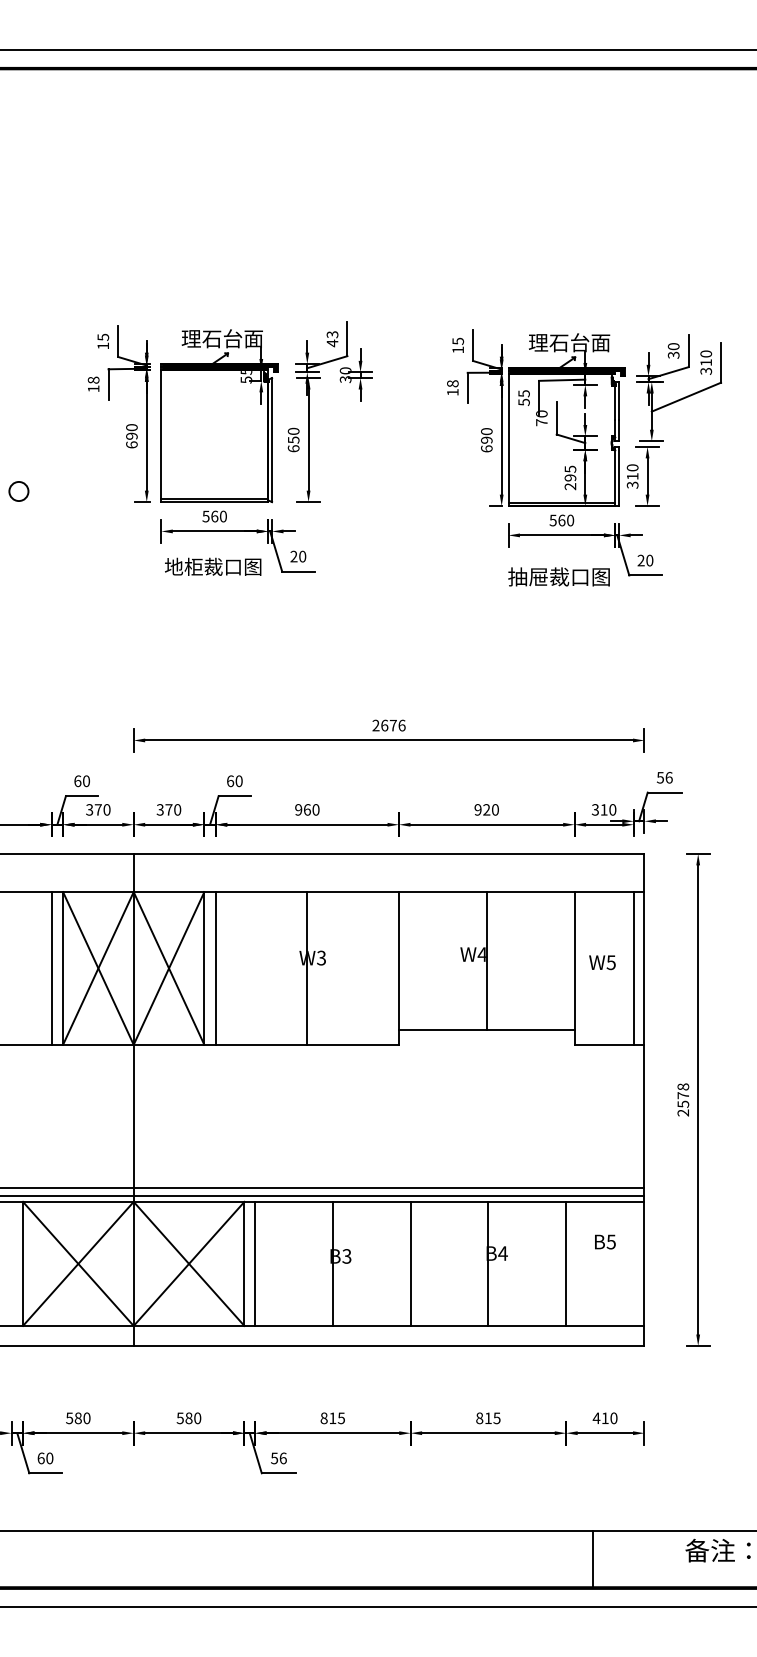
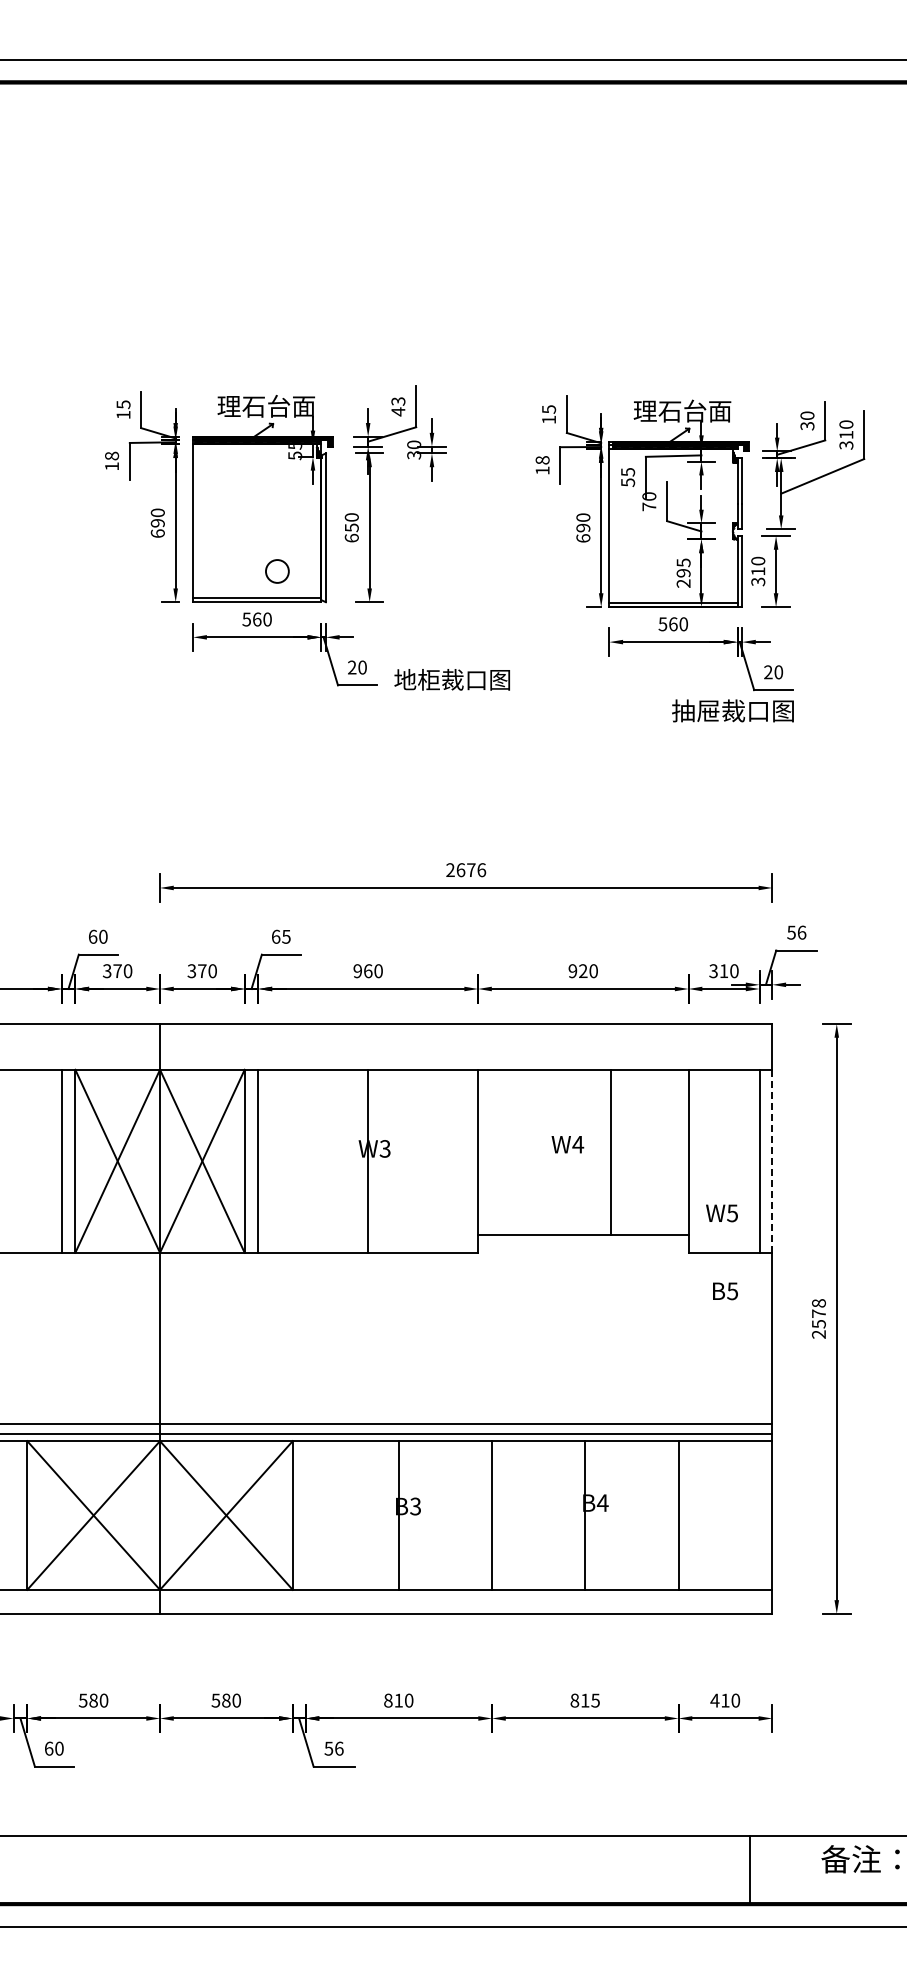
circle: (19, 491) -> (277, 571), moved
text: (212, 566) -> (451, 679), moved
text: (558, 576) -> (732, 710), moved
text: (239, 780) -> (286, 936), 60 -> 65
line: (486, 960) -> (611, 1151), moved
text: (602, 962) -> (721, 1213), moved
line: (644, 968) -> (772, 1161), solid -> dashed
text: (605, 1242) -> (725, 1291), moved
line: (255, 1263) -> (305, 1515), removed
text: (340, 1418) -> (408, 1700), 815 -> 810
line: (592, 1559) -> (749, 1869), moved

